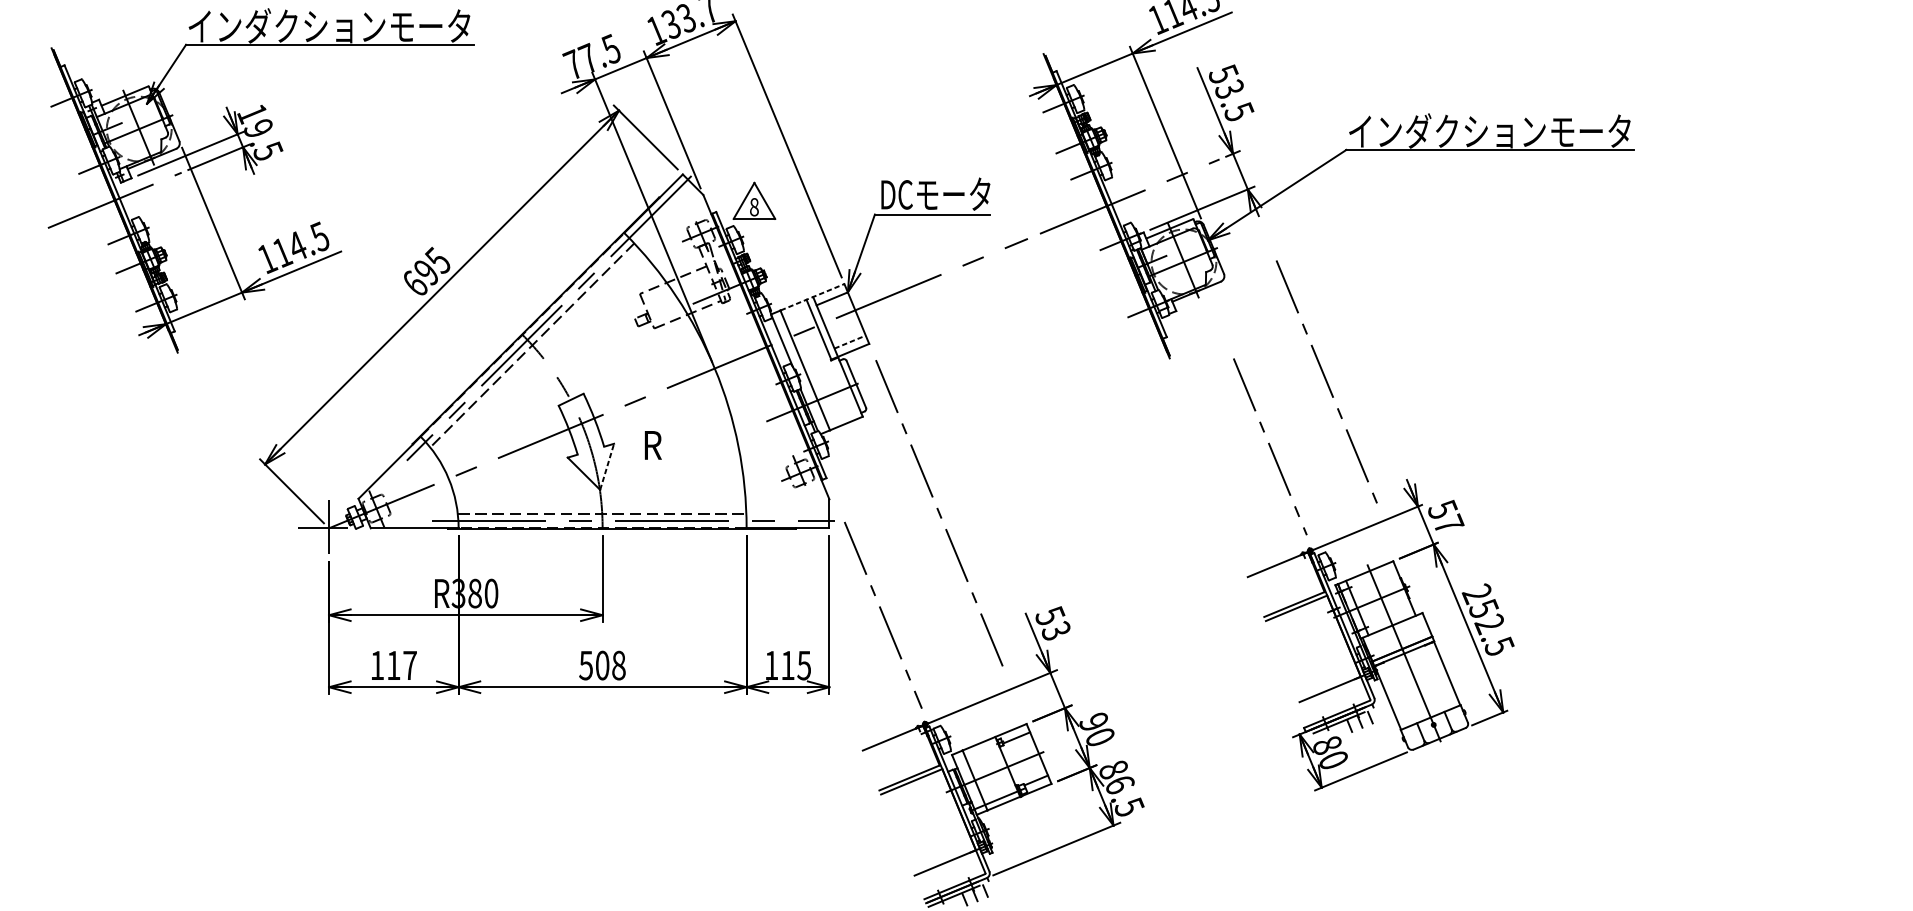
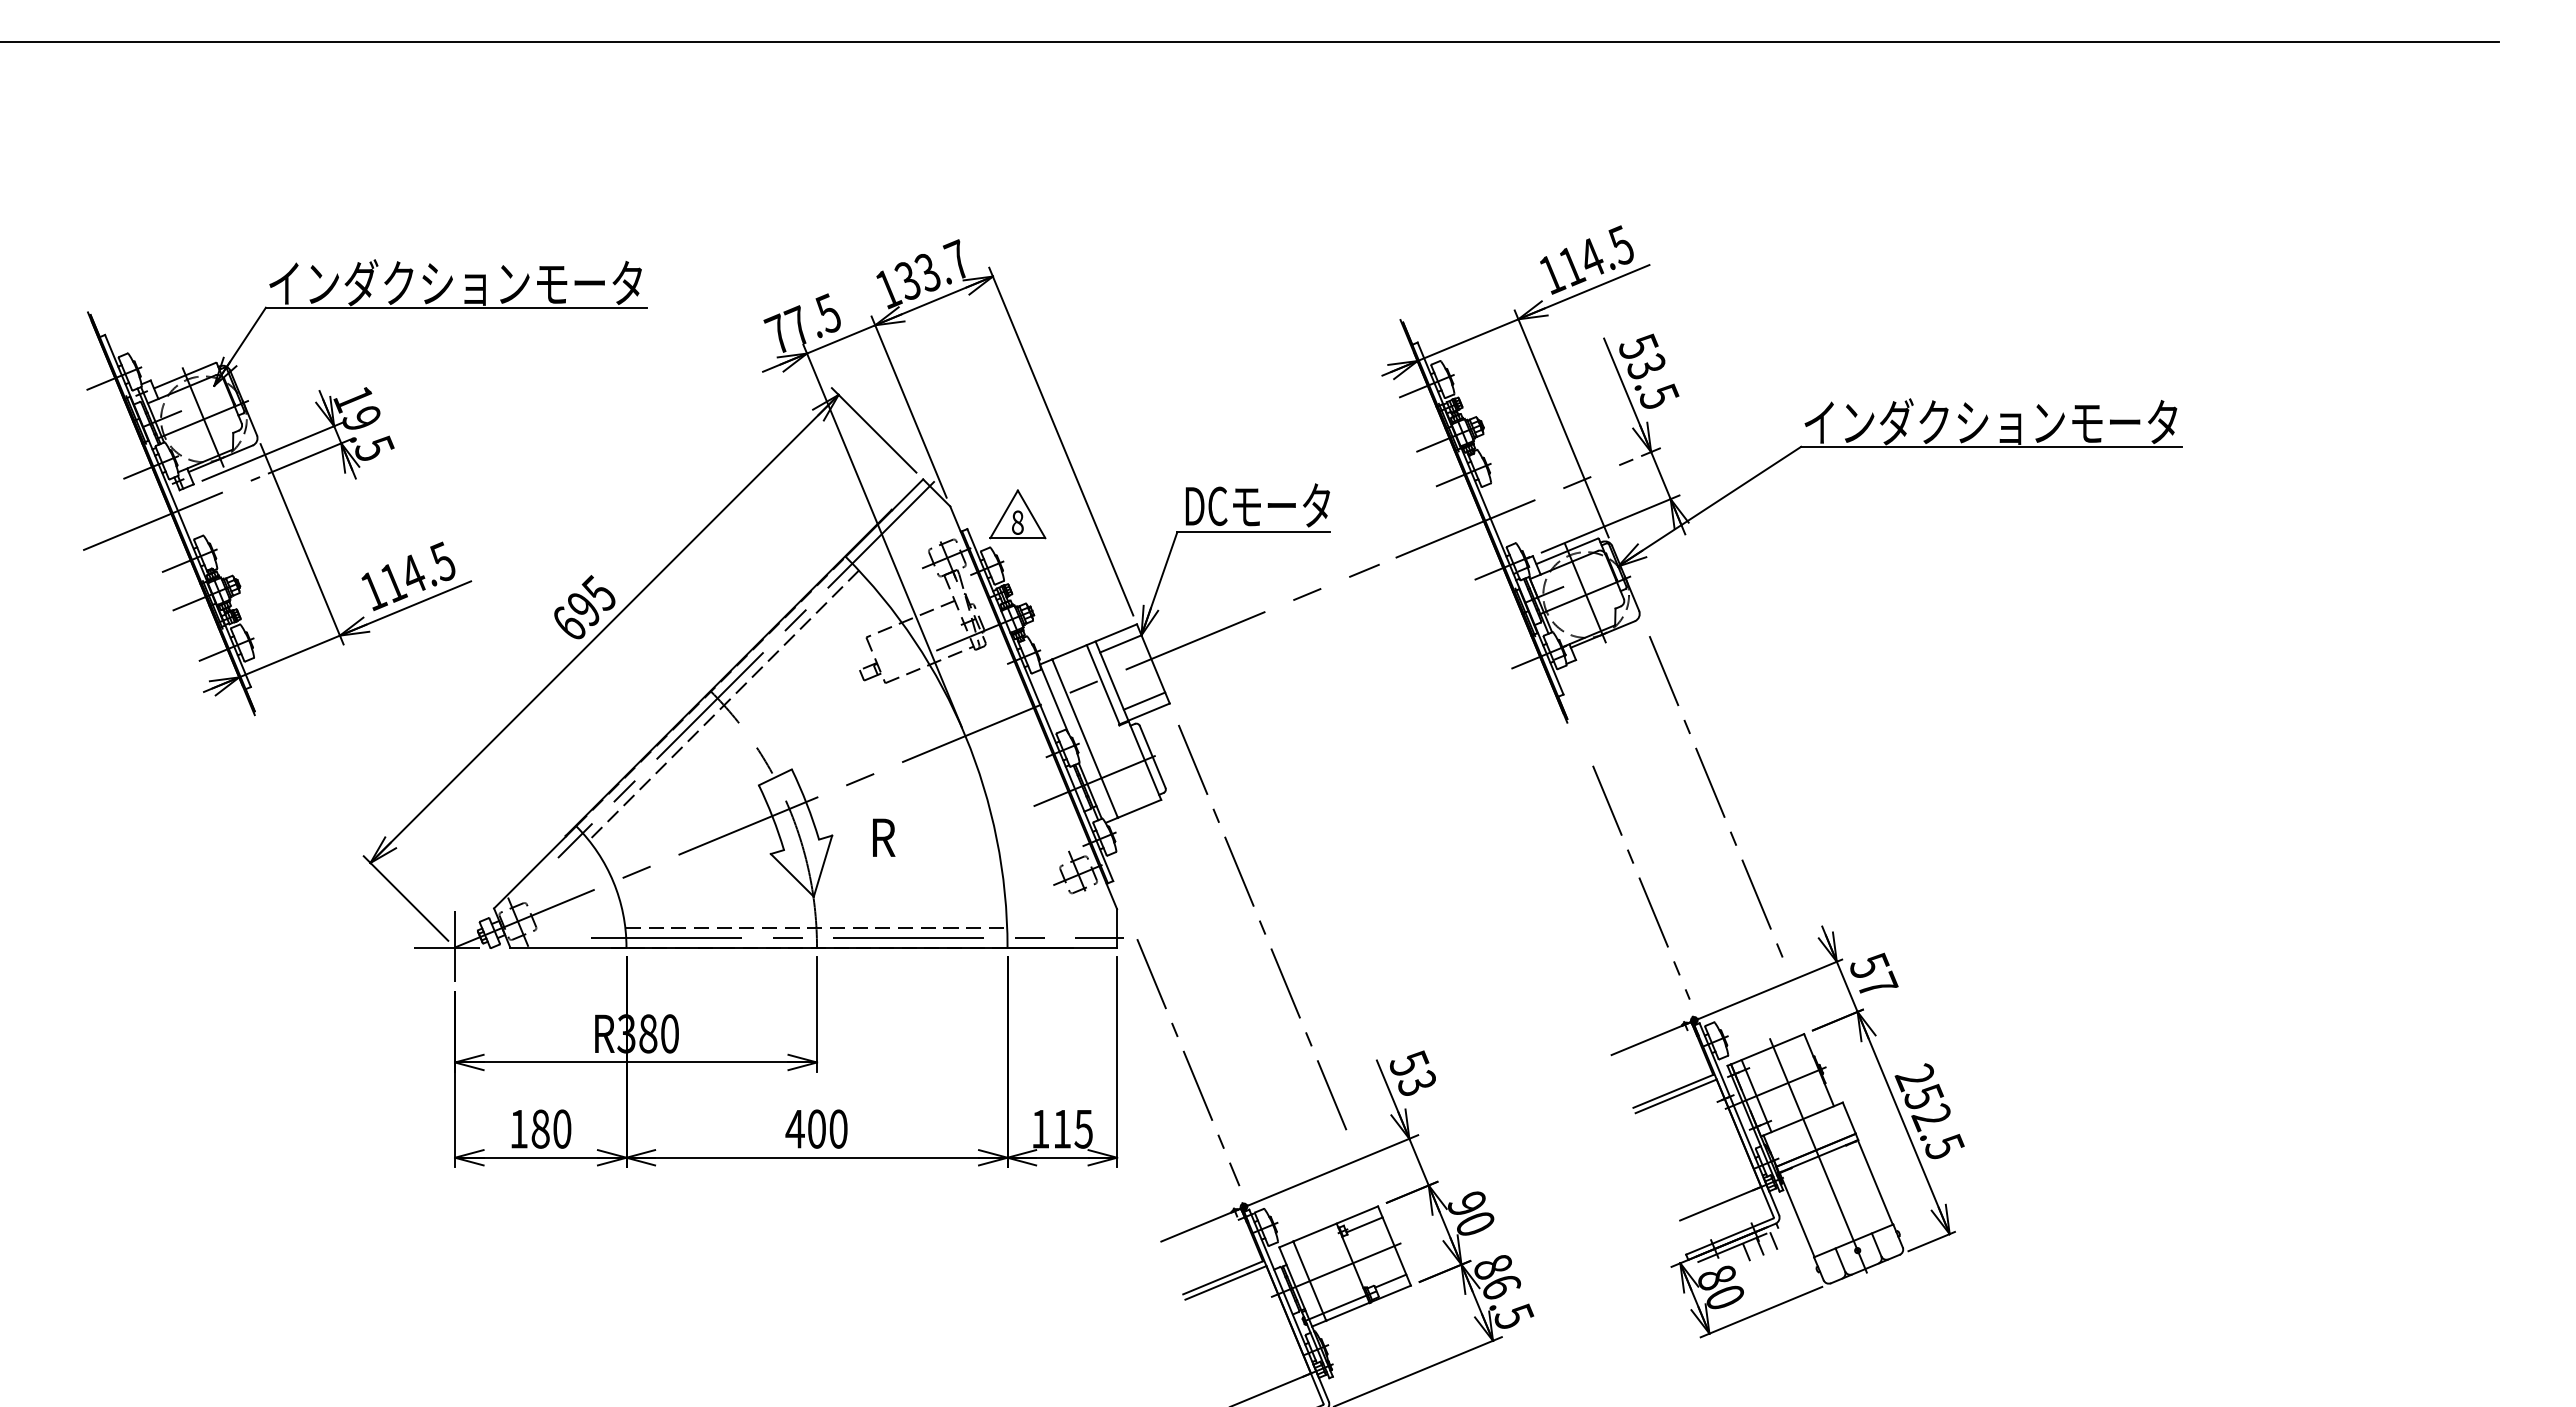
line: (812, 297) -> (1094, 641), dashed -> solid
line: (850, 341) -> (1144, 700), dashed -> solid
line: (607, 467) -> (823, 866), dashed -> solid
part: (1373, 526) -> (1778, 987), moved
text: (401, 665) -> (551, 1128), 117 -> 180
text: (602, 665) -> (816, 1128), 508 -> 400

